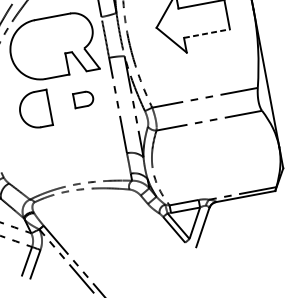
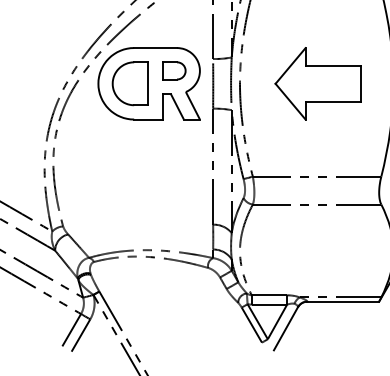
line: (206, 33) -> (333, 101), dashed -> solid
part: (83, 99) -> (174, 70), moved
part: (34, 110) -> (129, 83), moved

